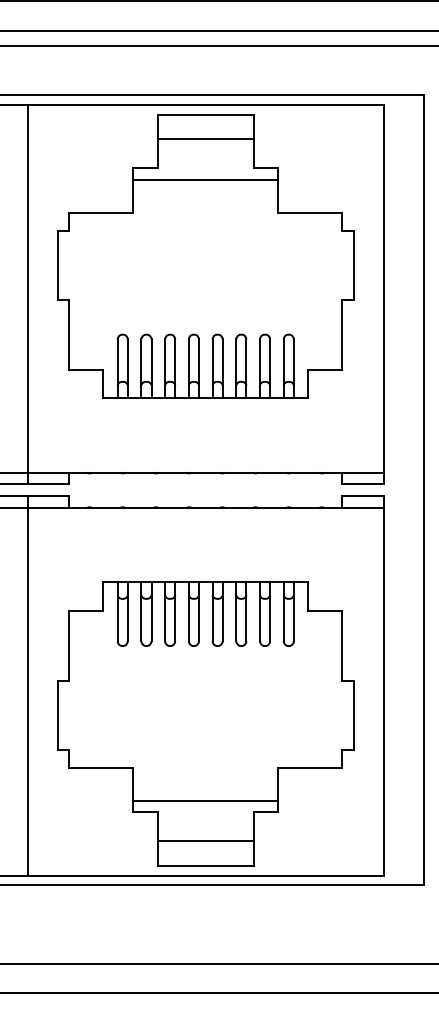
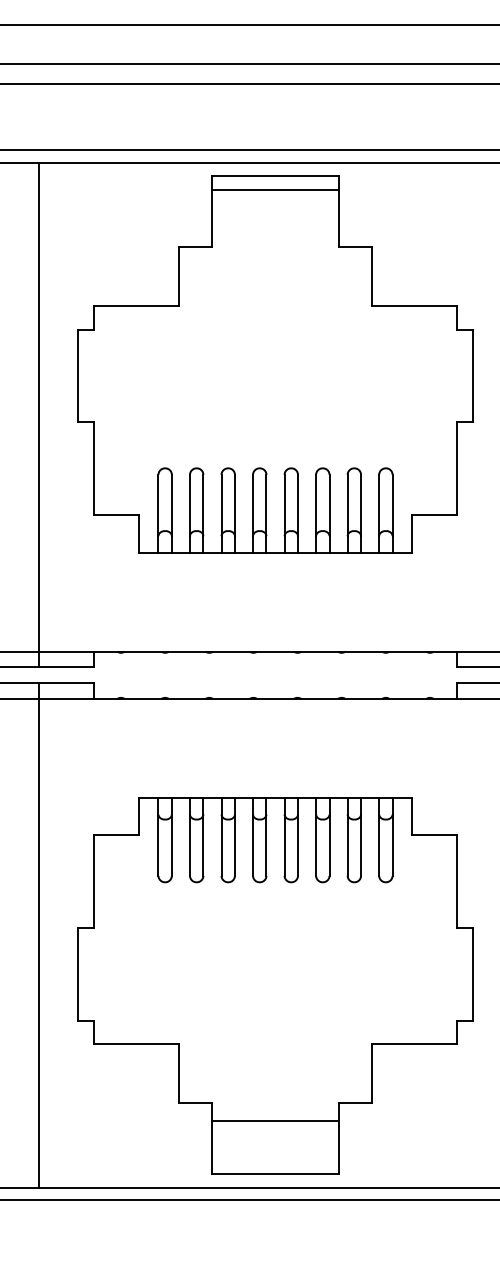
line: (205, 139) -> (275, 190), moved
line: (205, 179) -> (275, 262), removed
line: (205, 801) -> (275, 1088), removed
line: (205, 841) -> (275, 1120), moved

